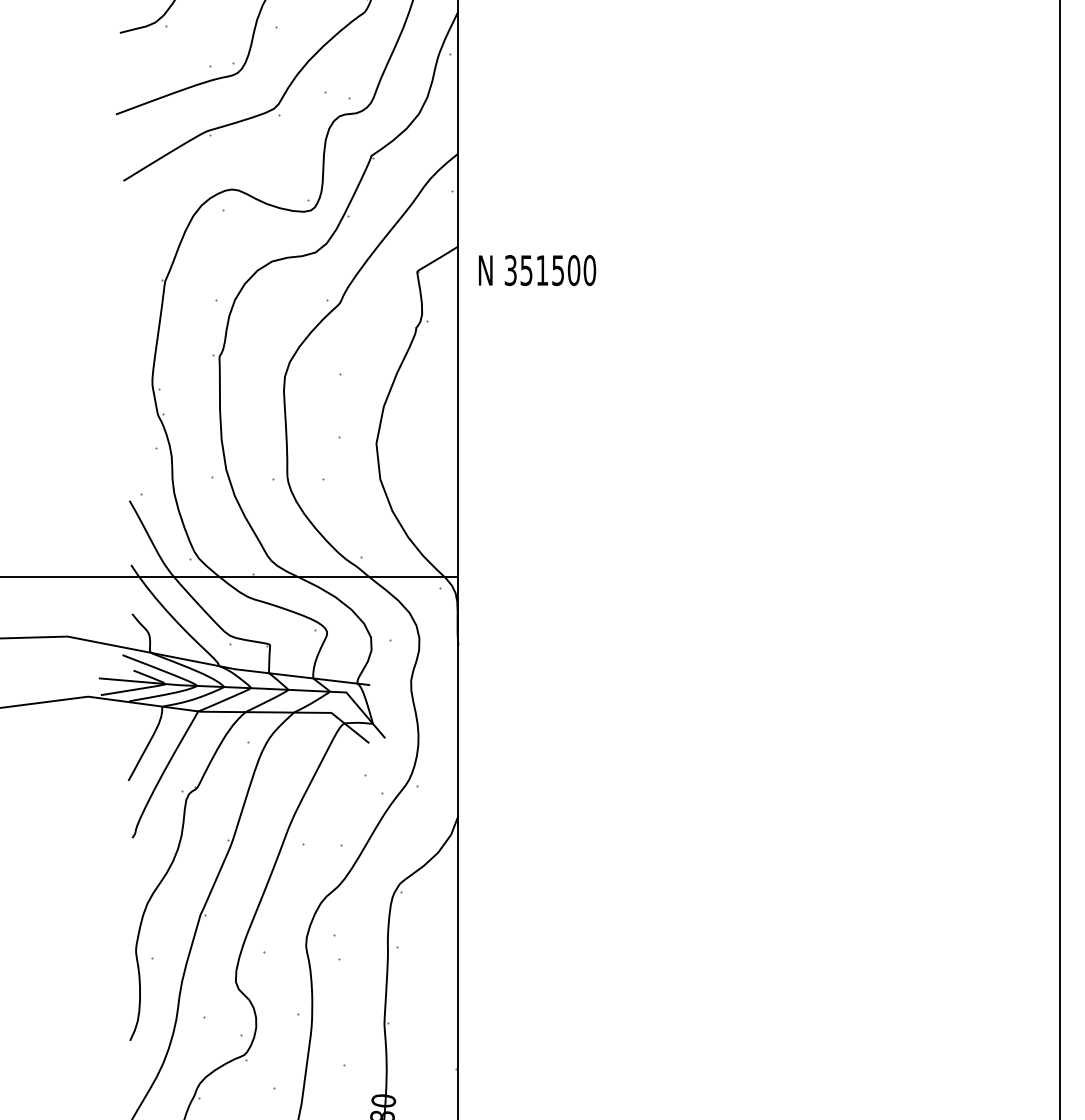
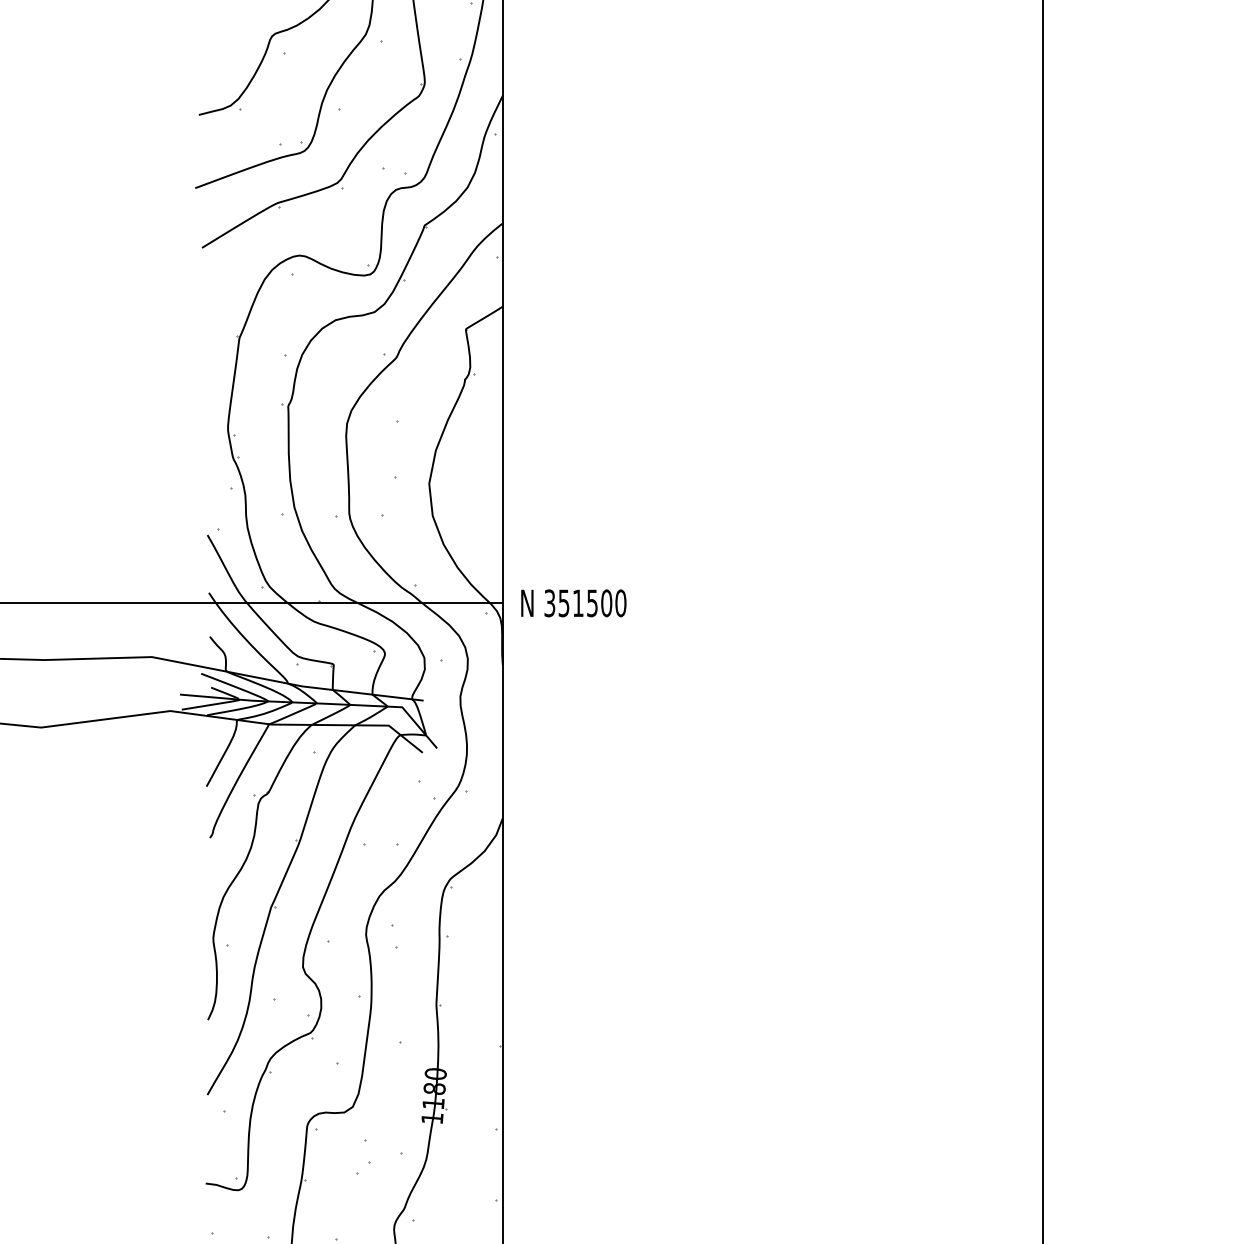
text: (537, 270) -> (573, 603), moved

